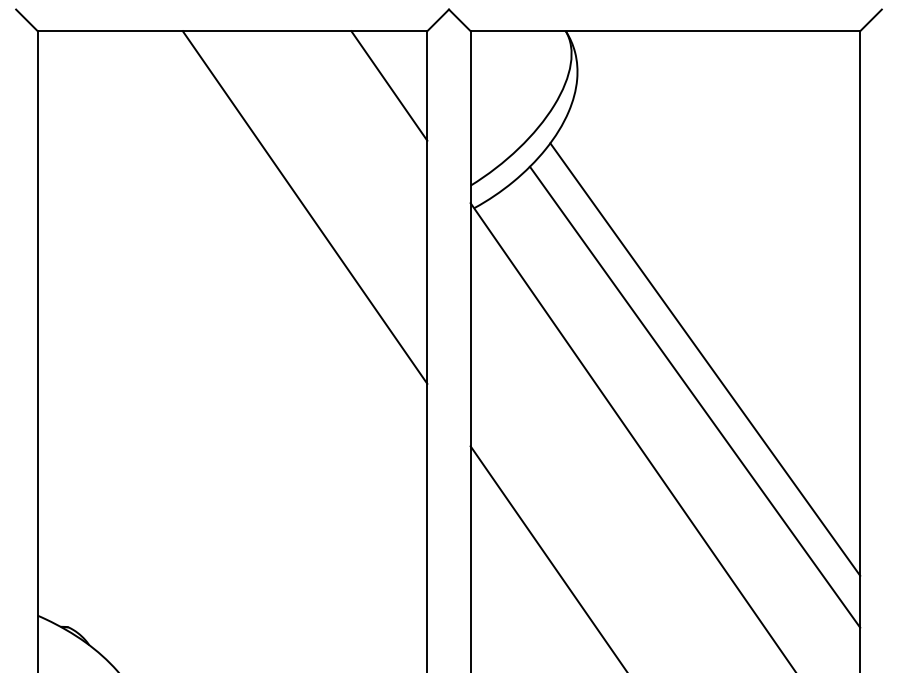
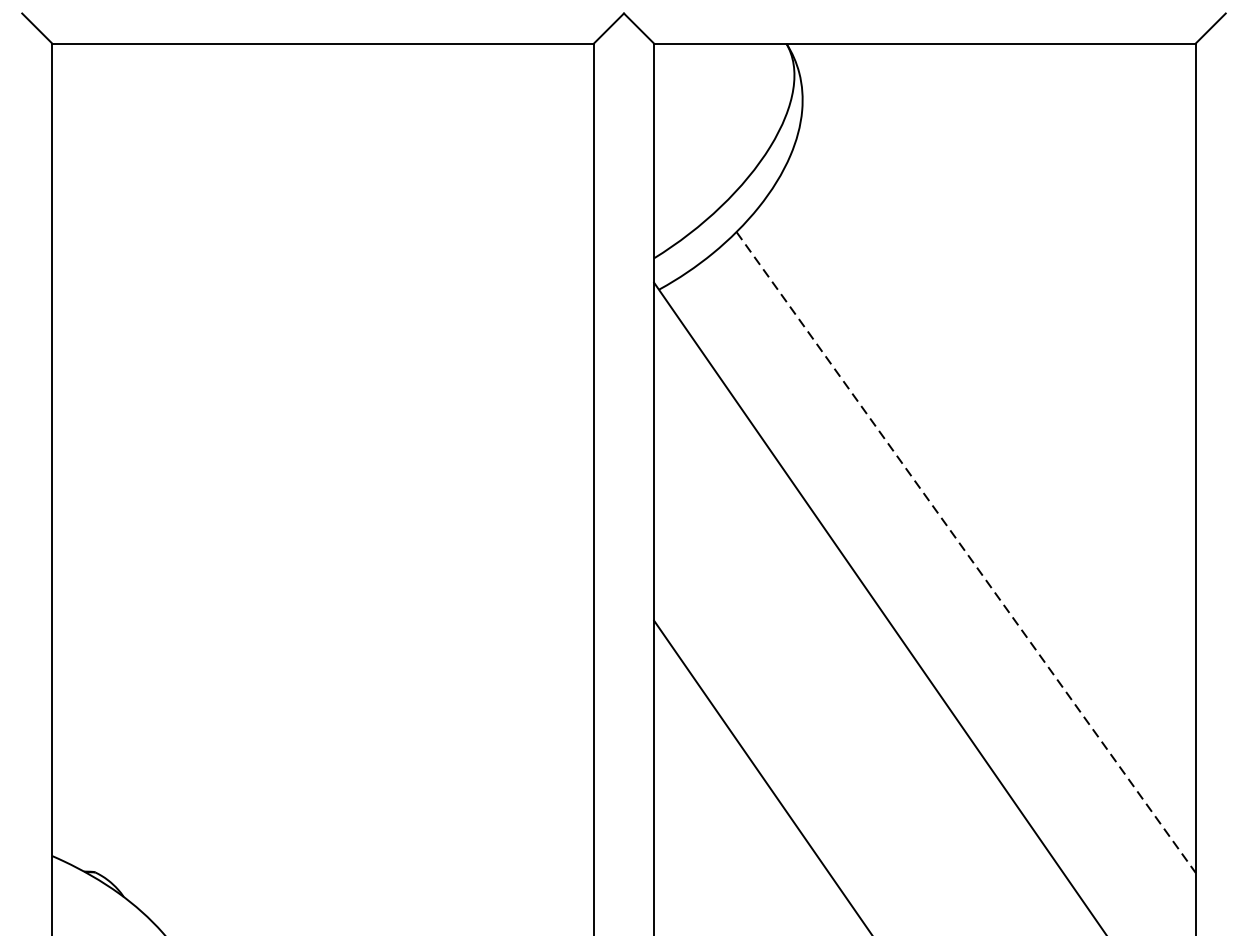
line: (389, 85) -> (541, 119), removed
line: (304, 207) -> (423, 288), removed
line: (705, 359) -> (980, 499), removed
line: (695, 397) -> (966, 552), solid -> dashed

